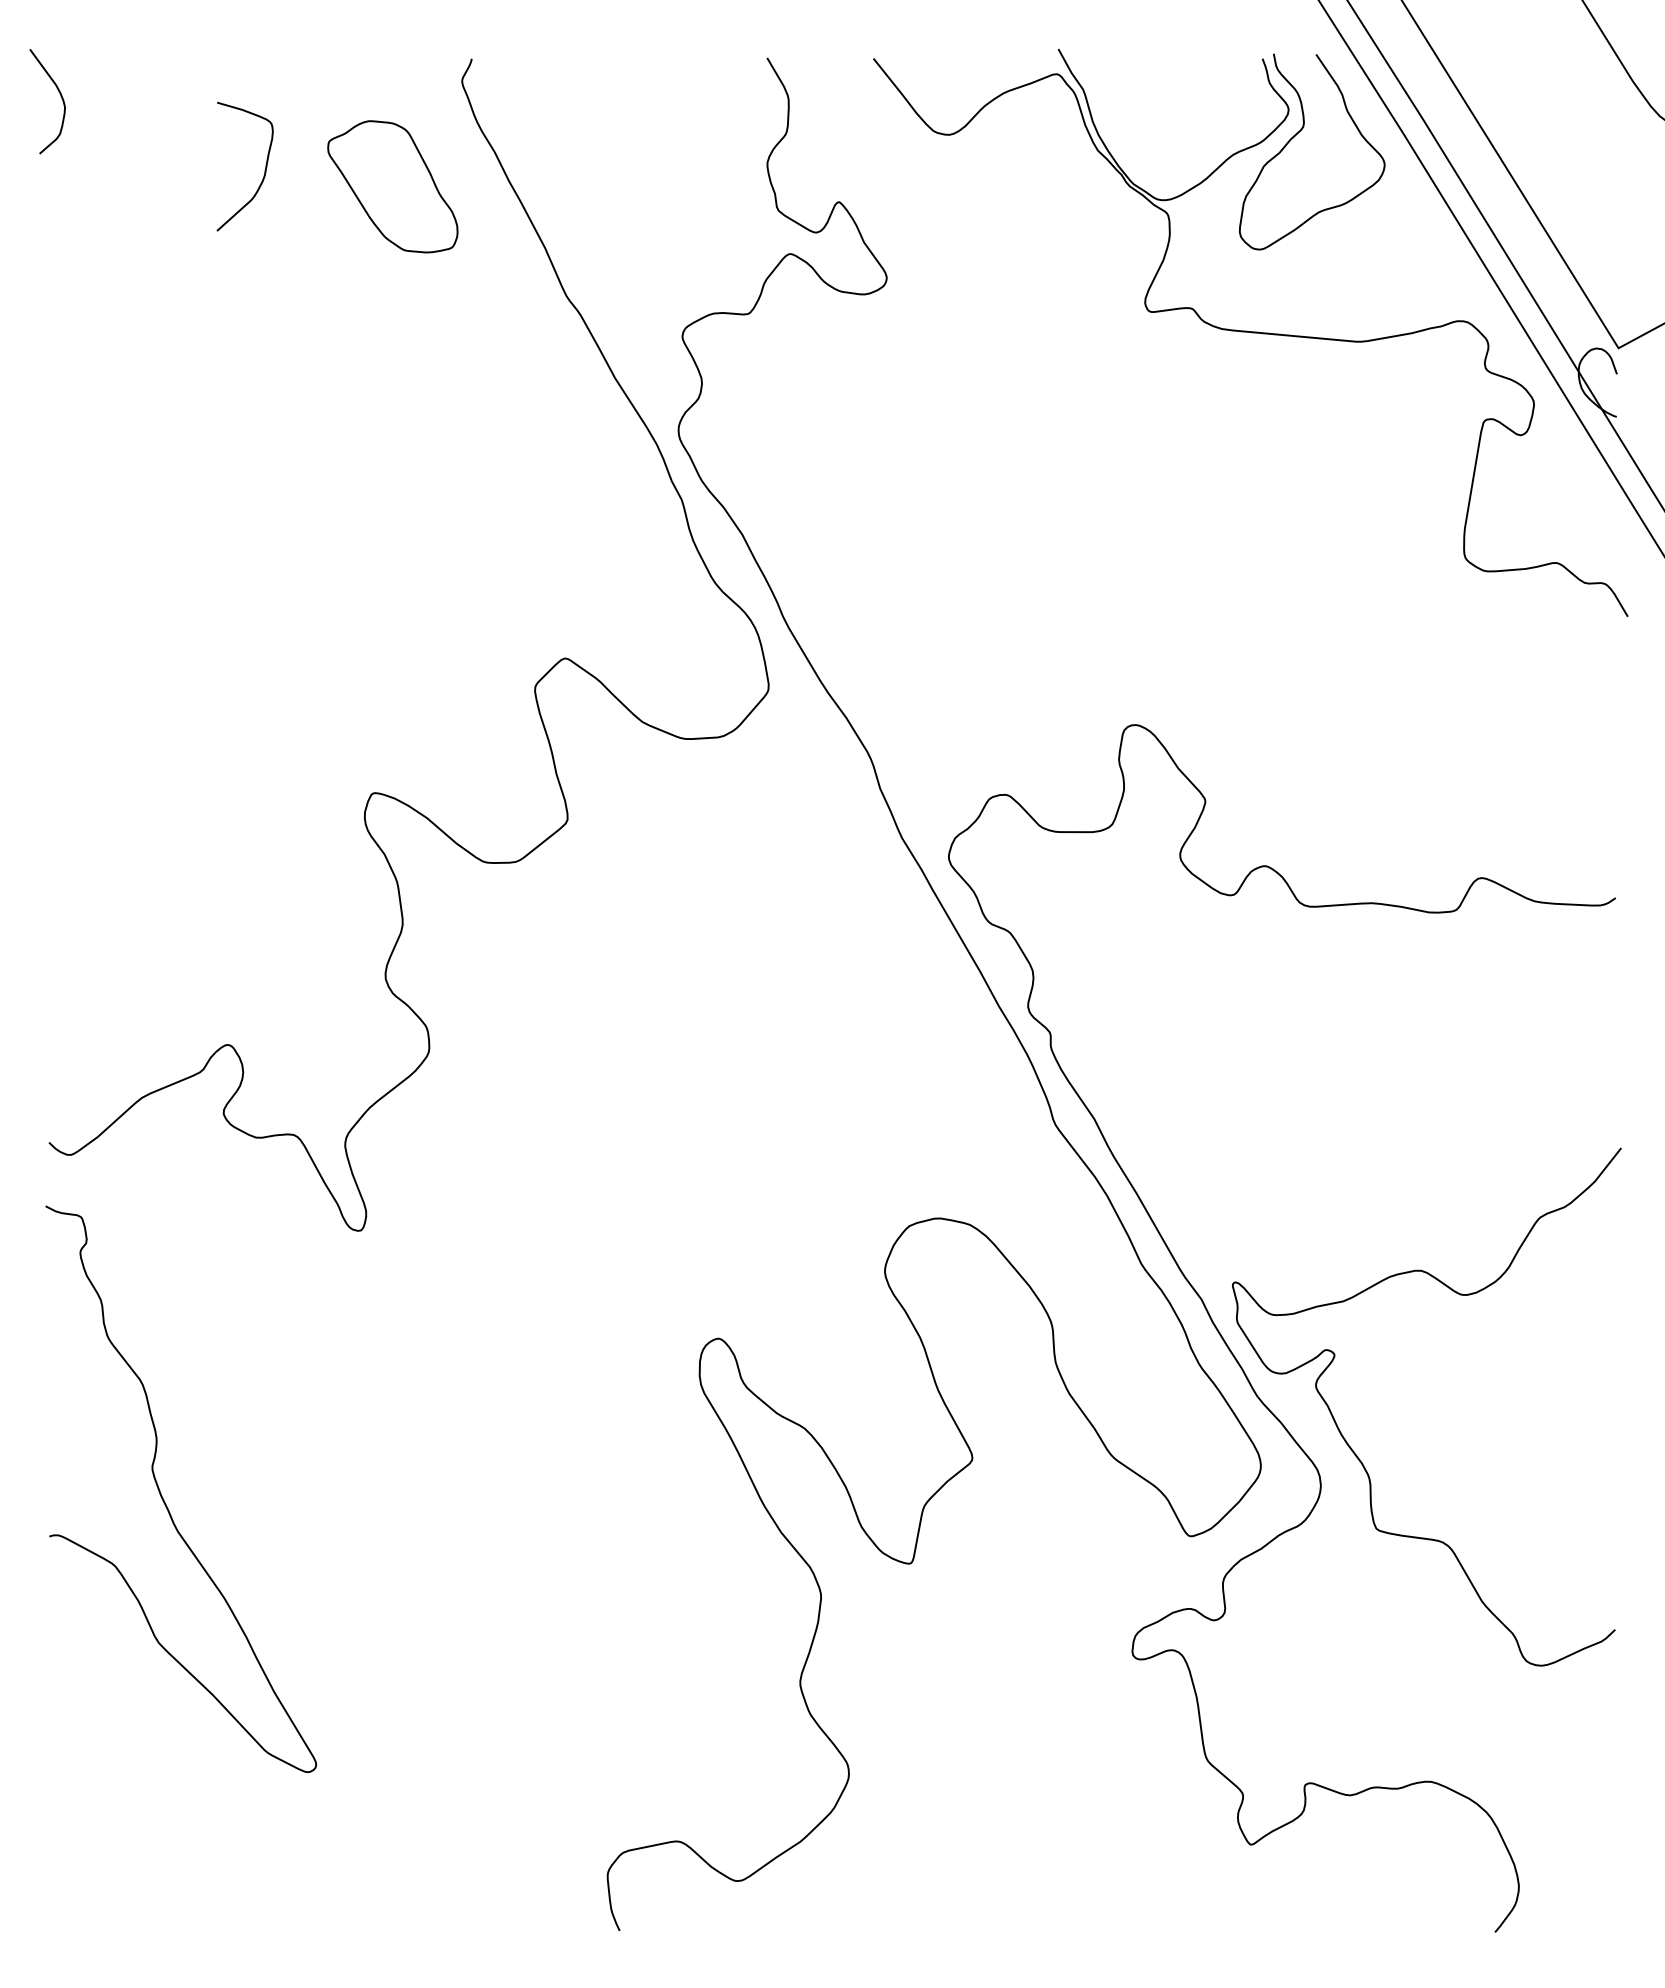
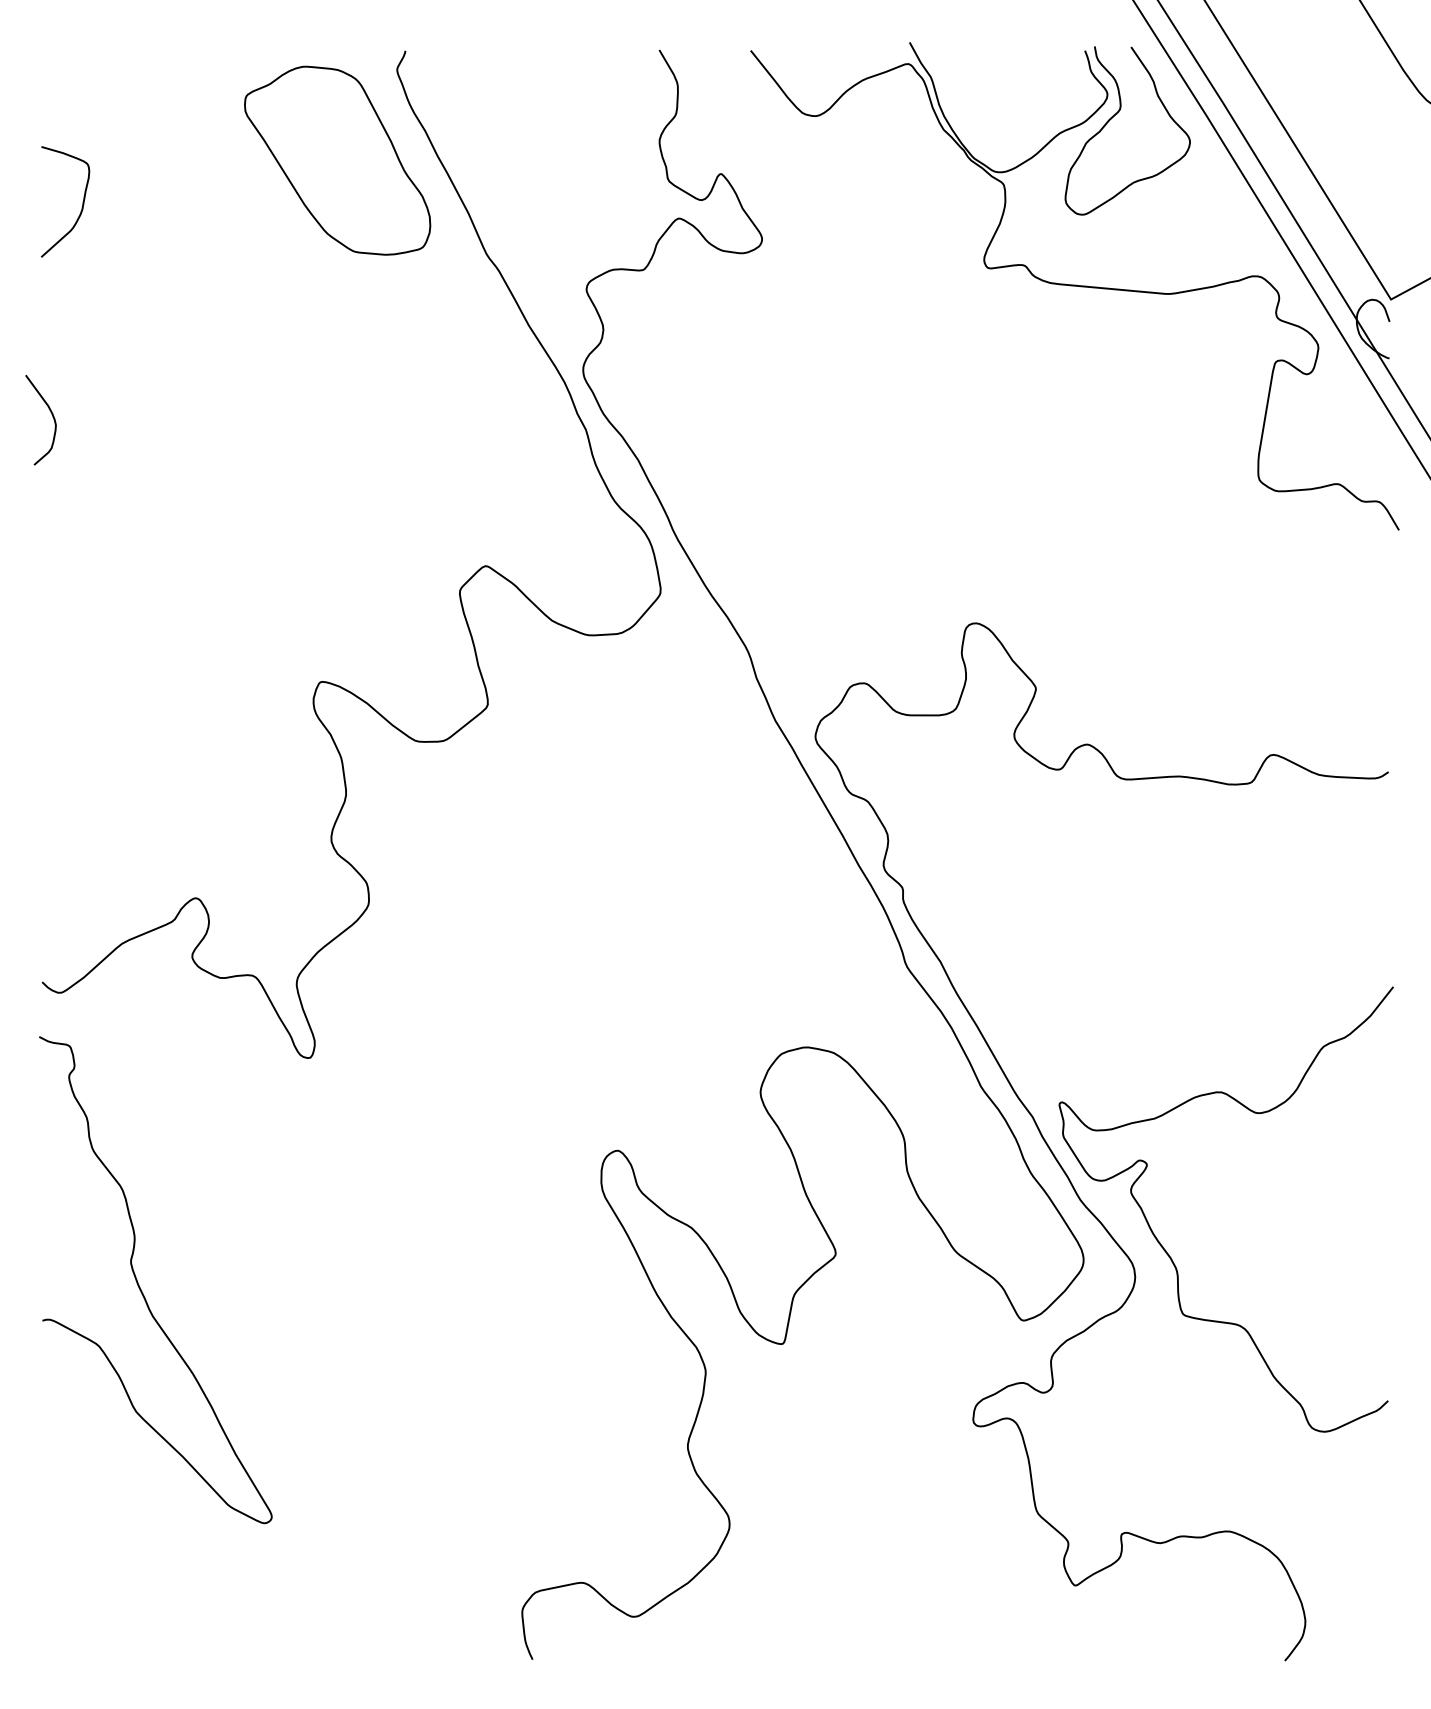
curve: (60, 96) -> (52, 415), moved
curve: (264, 170) -> (82, 205), moved
part: (392, 186) -> (337, 160), size x1.67

